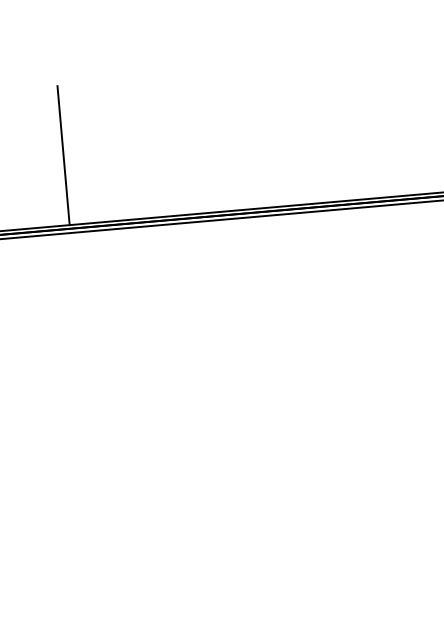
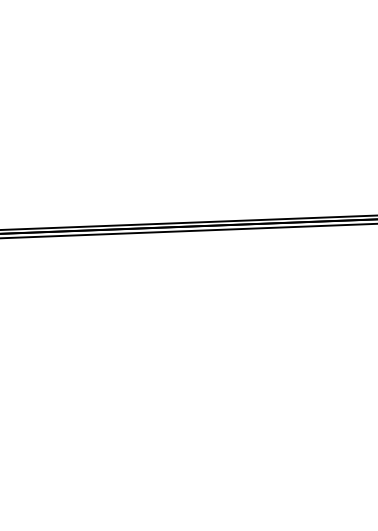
line: (63, 155) -> (59, 155), removed

